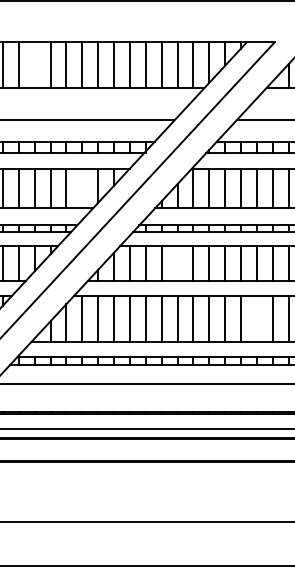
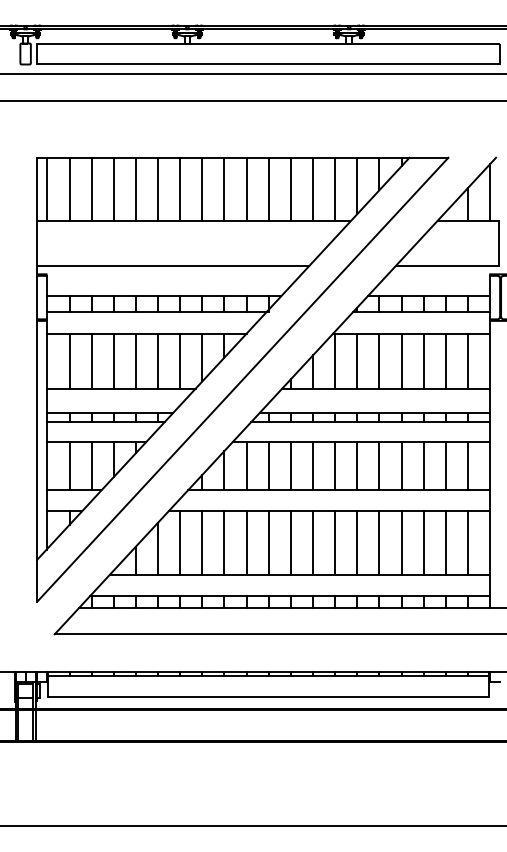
line: (34, 64) -> (113, 188), added
line: (82, 187) -> (180, 360), added
line: (177, 263) -> (313, 466), added
line: (256, 319) -> (423, 543), added

